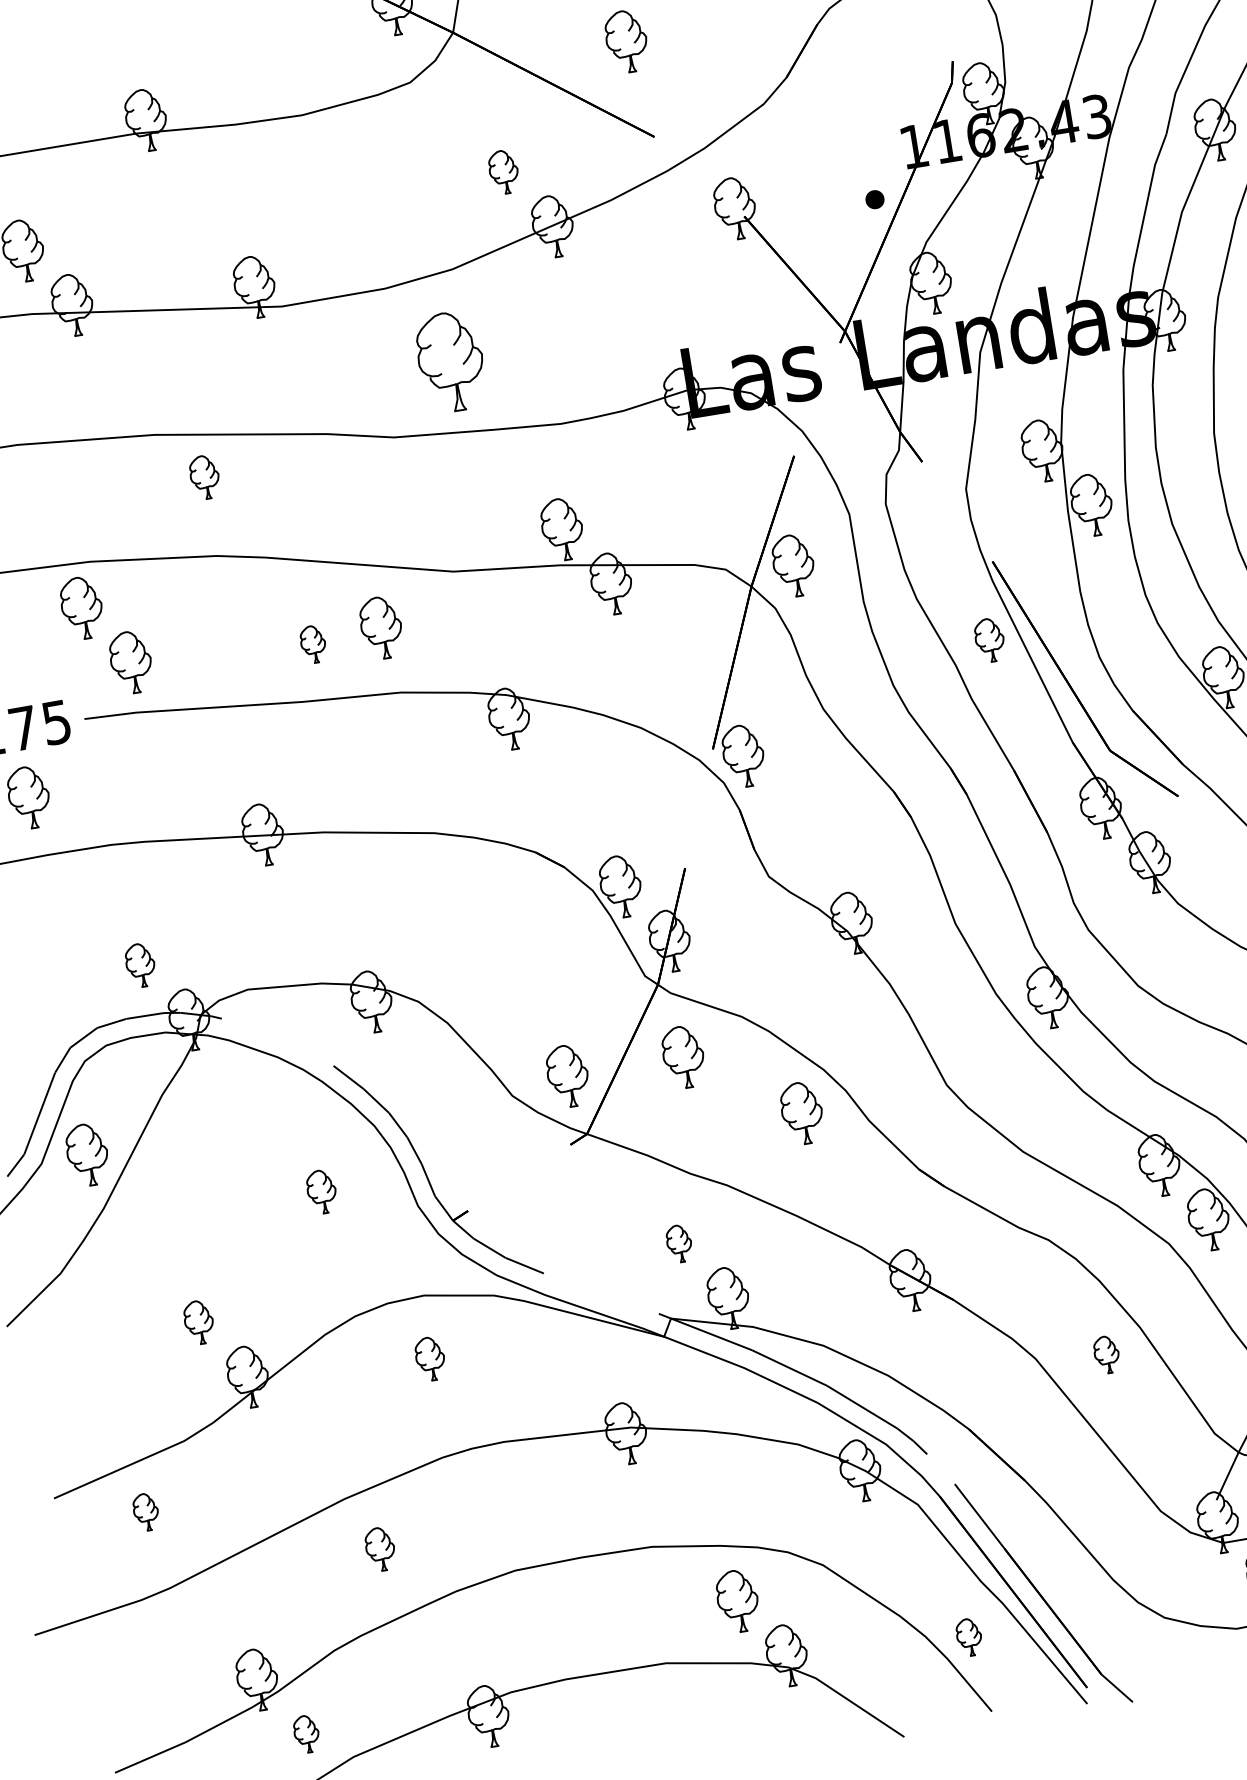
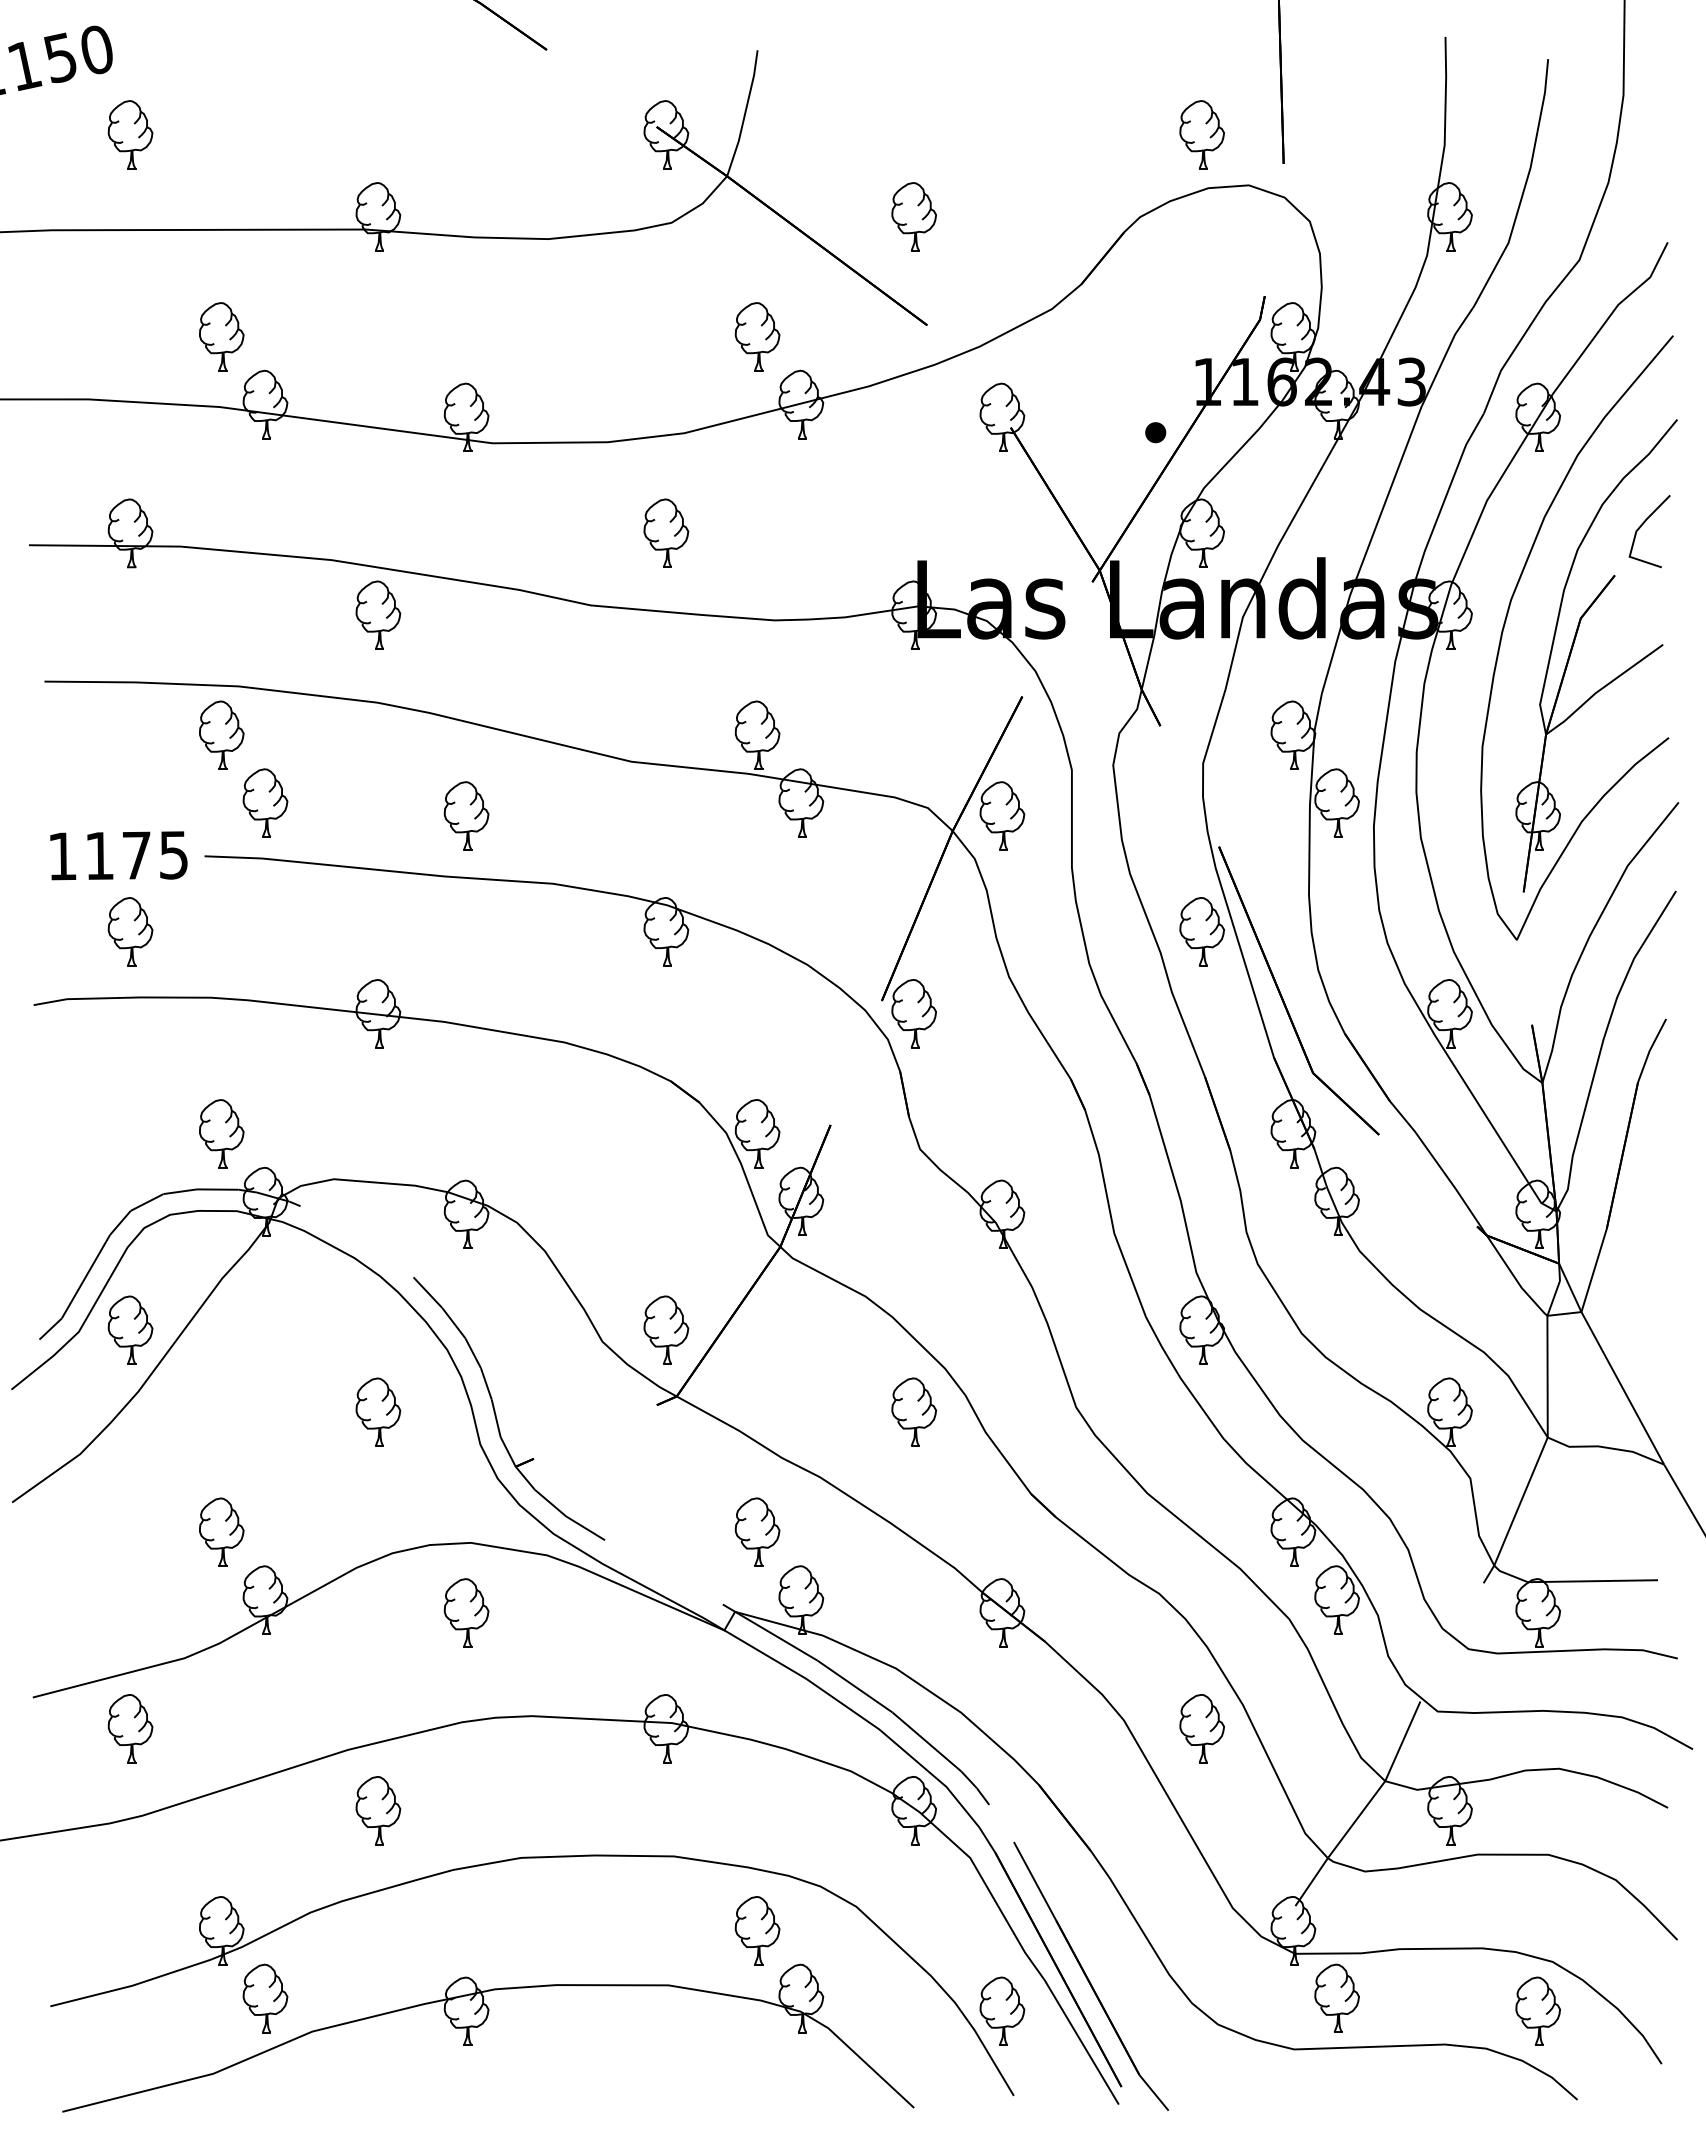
part: (503, 171) -> (757, 336), size x1.43
part: (451, 360) -> (666, 532), size x0.62
part: (204, 476) -> (378, 614), size x1.43
part: (381, 627) -> (543, 809), removed
part: (989, 640) -> (1201, 931), size x1.43
part: (313, 644) -> (466, 815), size x1.67
part: (140, 965) -> (221, 1133), size x1.43
part: (683, 1056) -> (795, 1329), removed
part: (321, 1191) -> (378, 1411), size x1.43
part: (679, 1243) -> (757, 1531), size x1.67
part: (198, 1321) -> (221, 1531), size x1.43
part: (1106, 1354) -> (1201, 1728), size x1.67
part: (430, 1358) -> (466, 1612), size x1.43
part: (146, 1511) -> (130, 1728), size x1.67
part: (380, 1549) -> (378, 1810), size x1.43
part: (969, 1636) -> (1002, 2010), size x1.67
part: (306, 1734) -> (265, 1998), size x1.67

